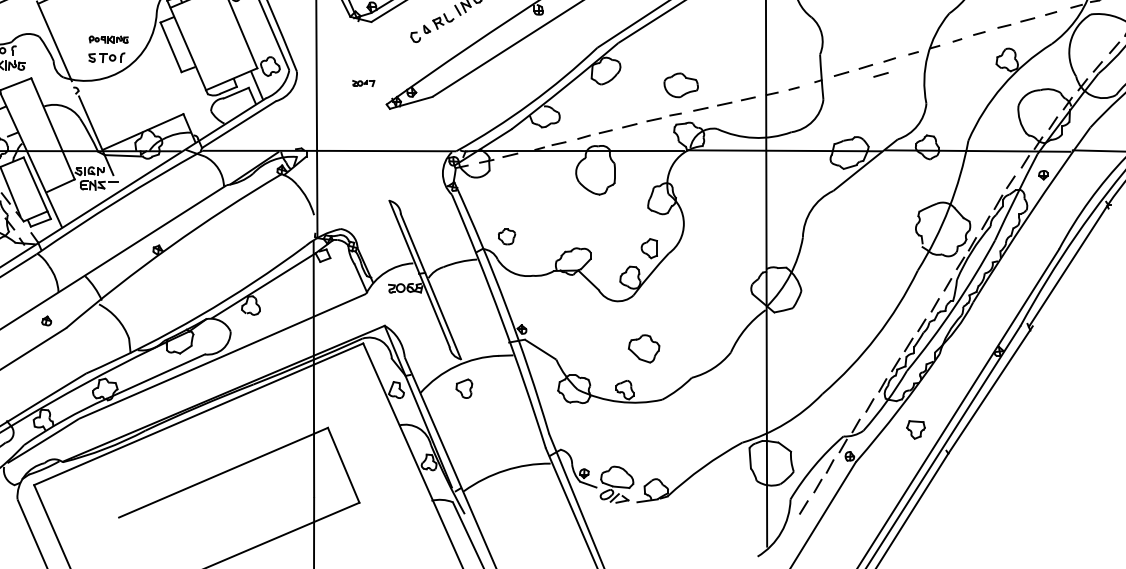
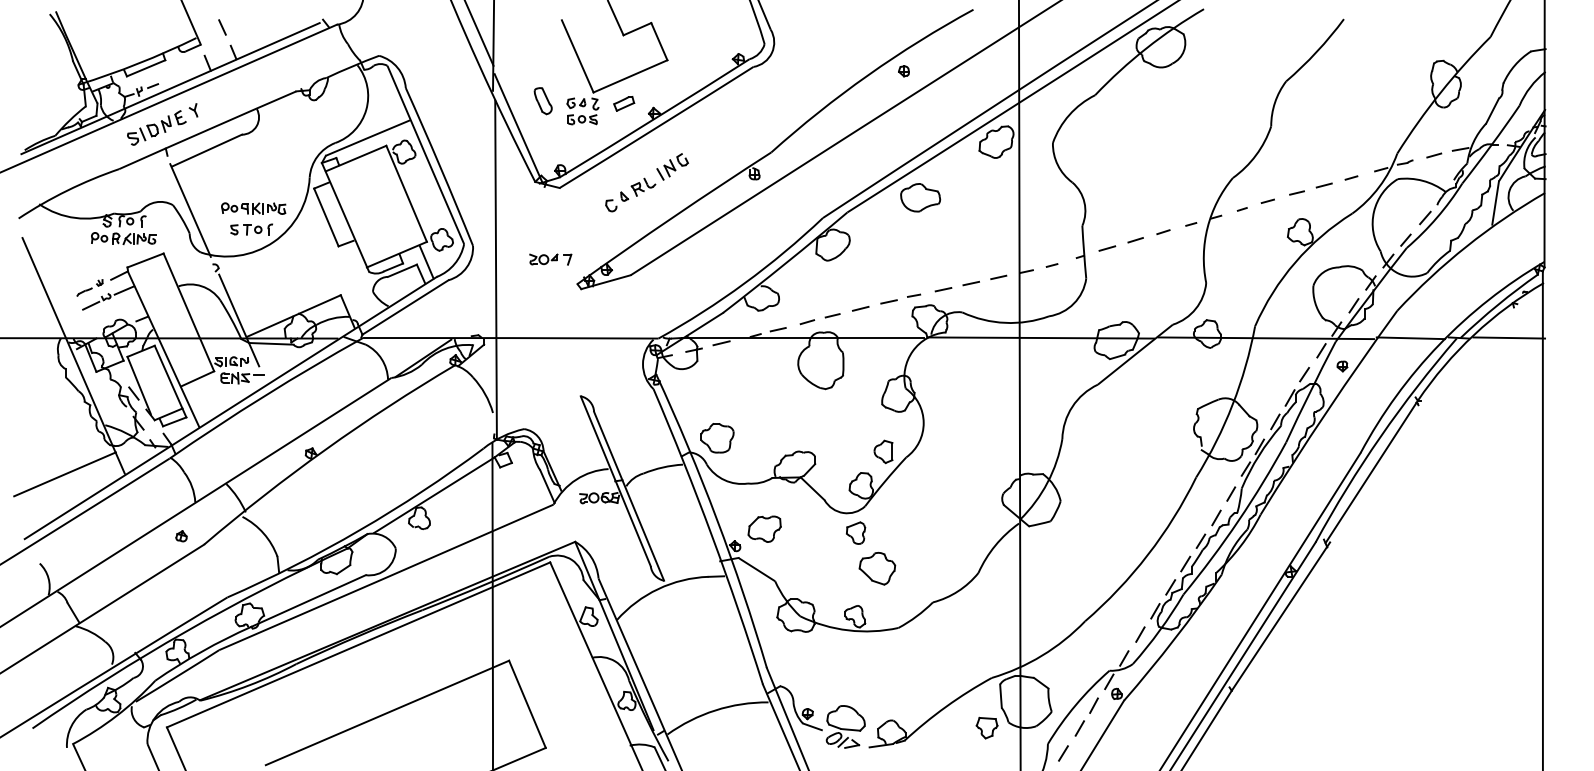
part: (108, 39) -> (253, 208), size x1.43
line: (881, 74) -> (1153, 249), removed
part: (363, 83) -> (550, 259), size x1.67
part: (681, 85) -> (920, 197), moved
part: (506, 237) -> (717, 438), size x1.67
part: (547, 314) -> (764, 528), added
part: (464, 388) -> (856, 532), moved
part: (915, 429) -> (986, 727), moved

